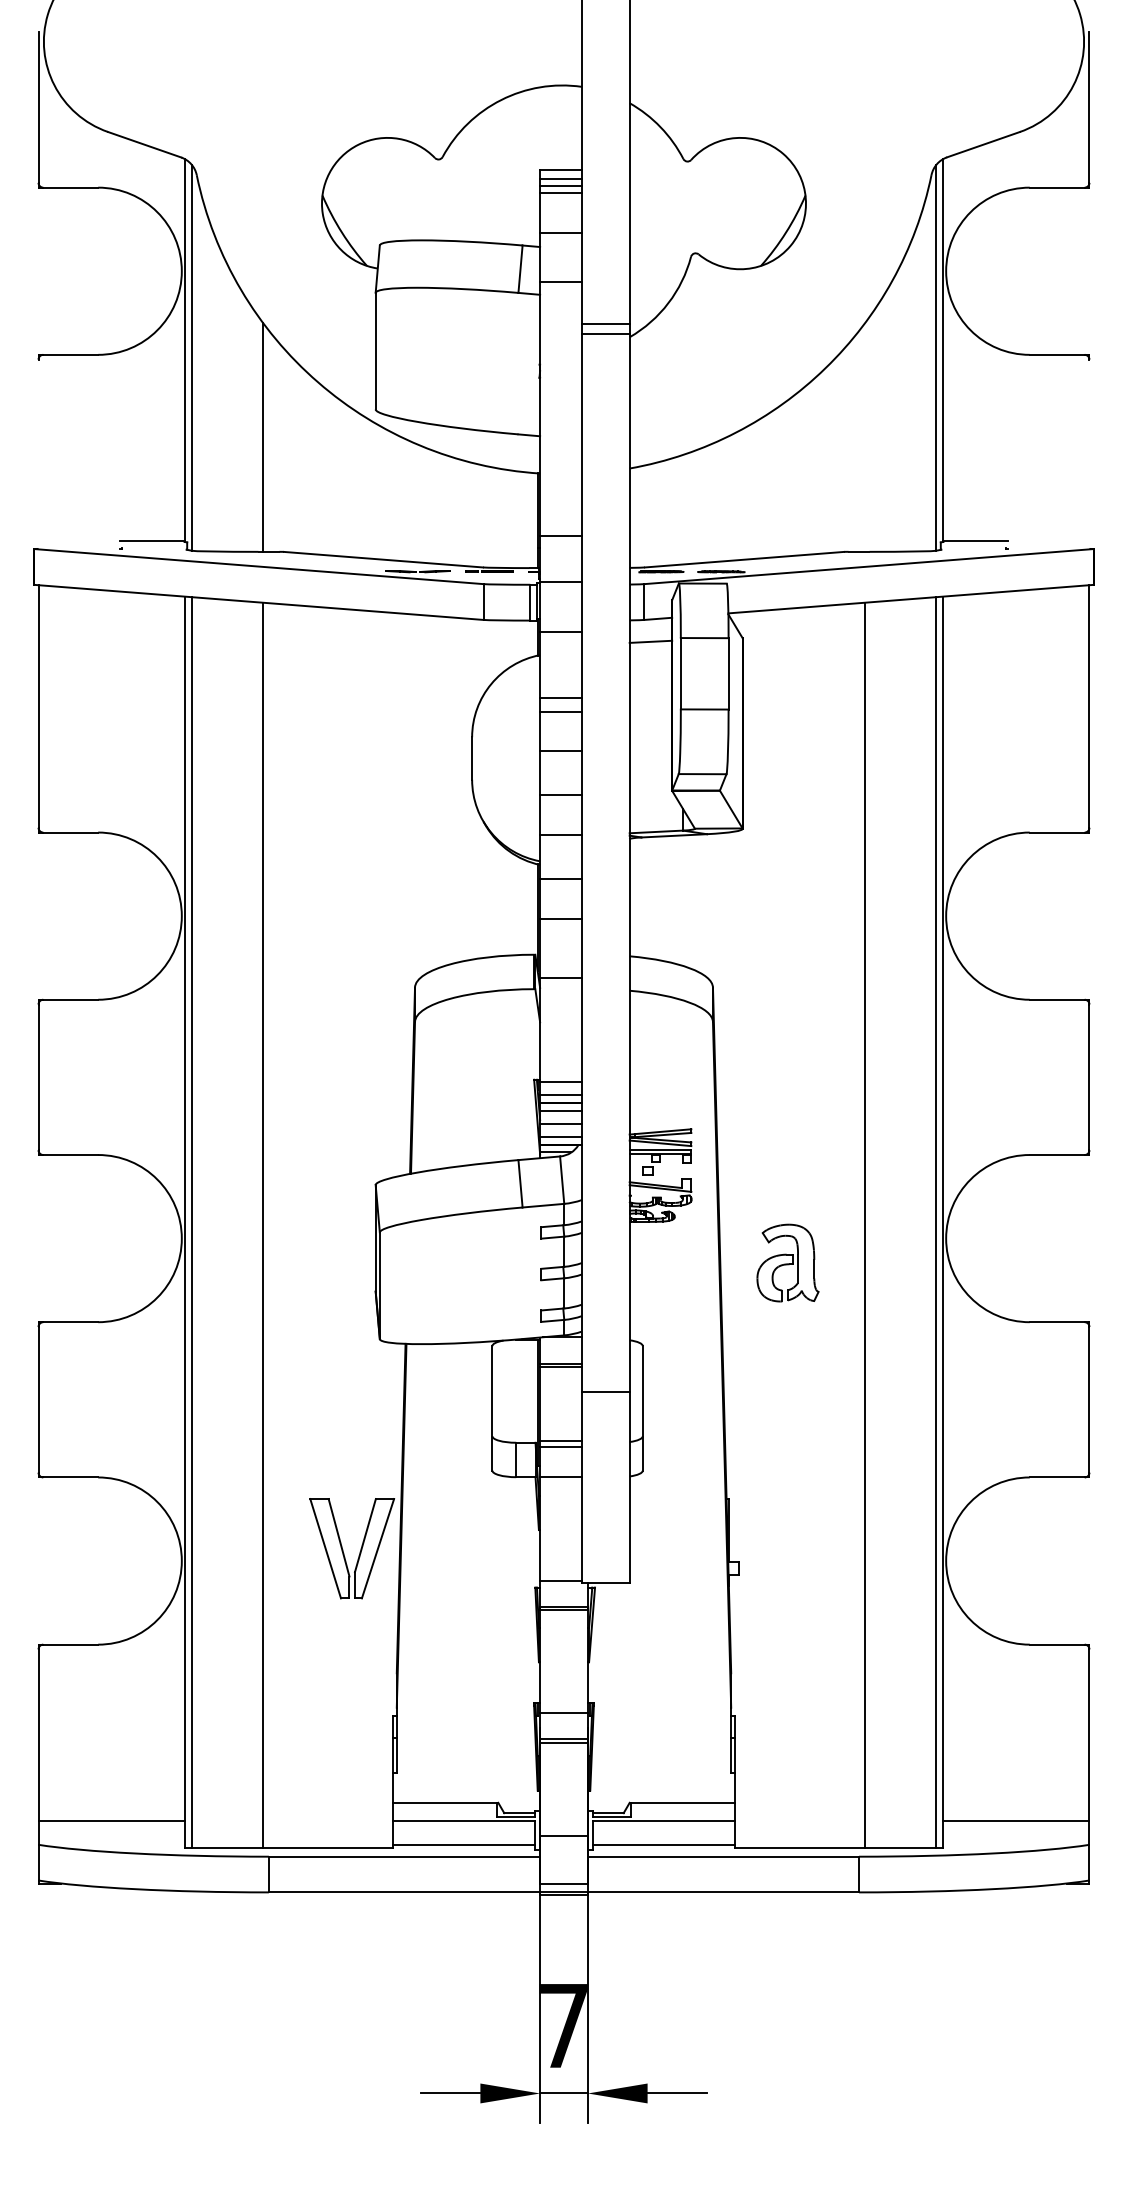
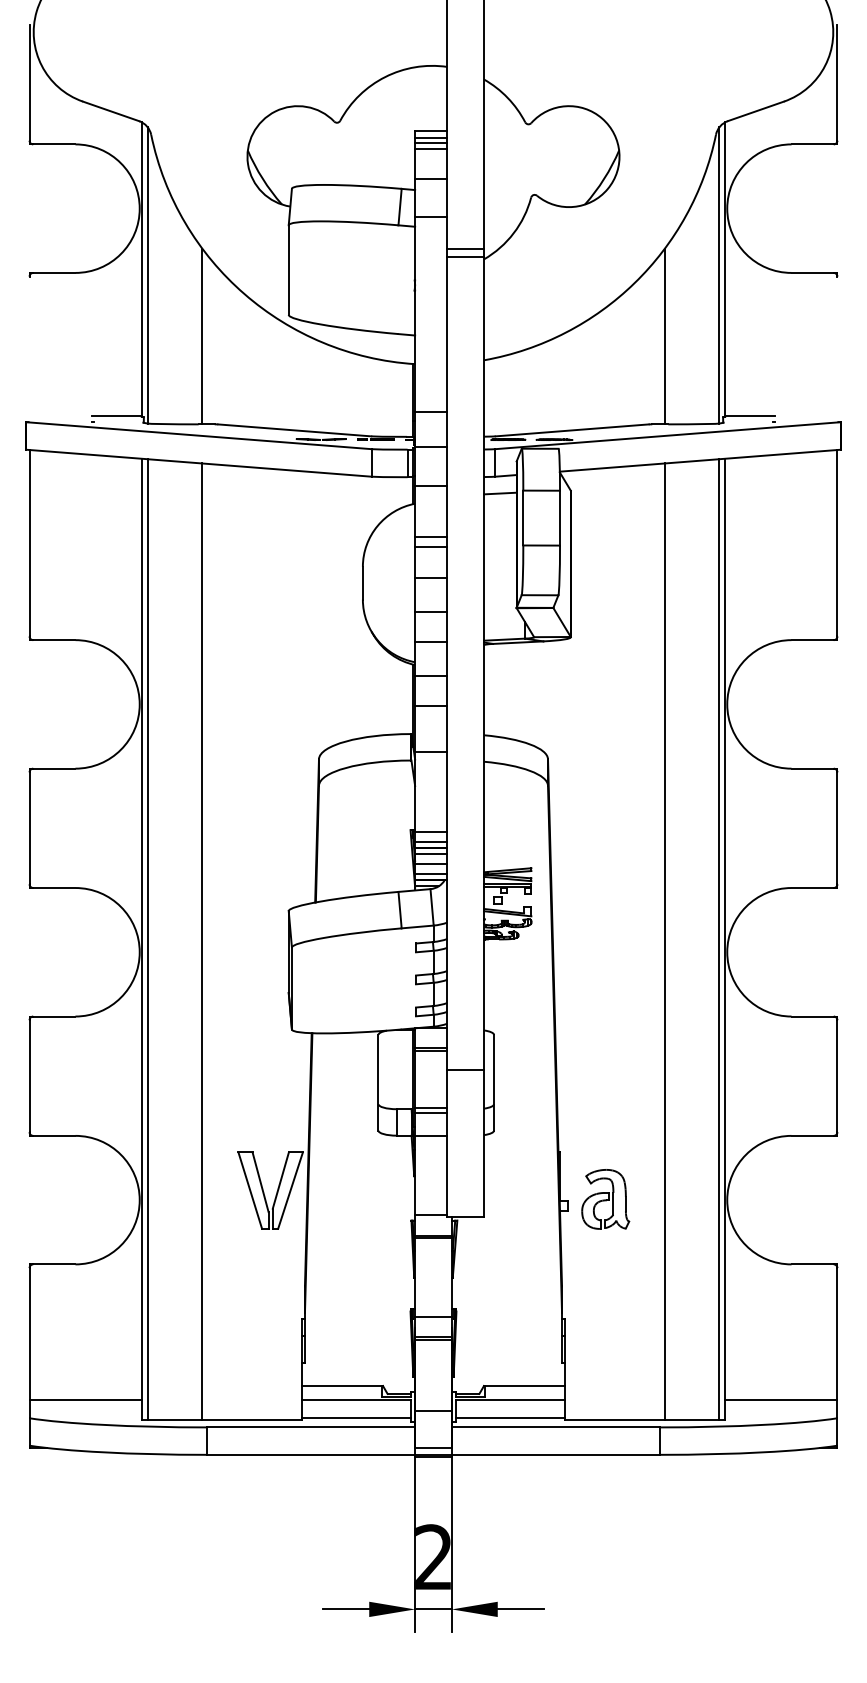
line: (864, 437) -> (664, 336), added
part: (787, 1262) -> (605, 1198), moved
text: (562, 2024) -> (432, 1556), 7 -> 2

